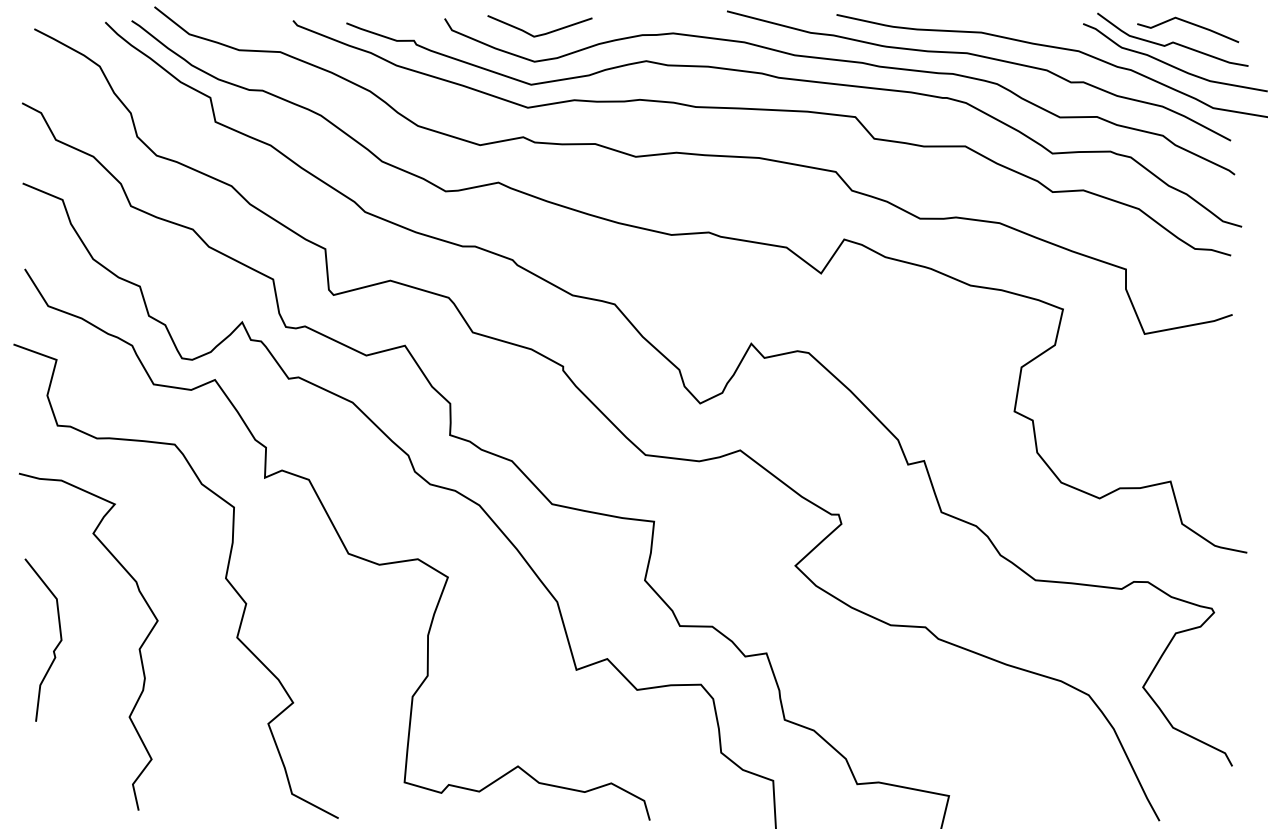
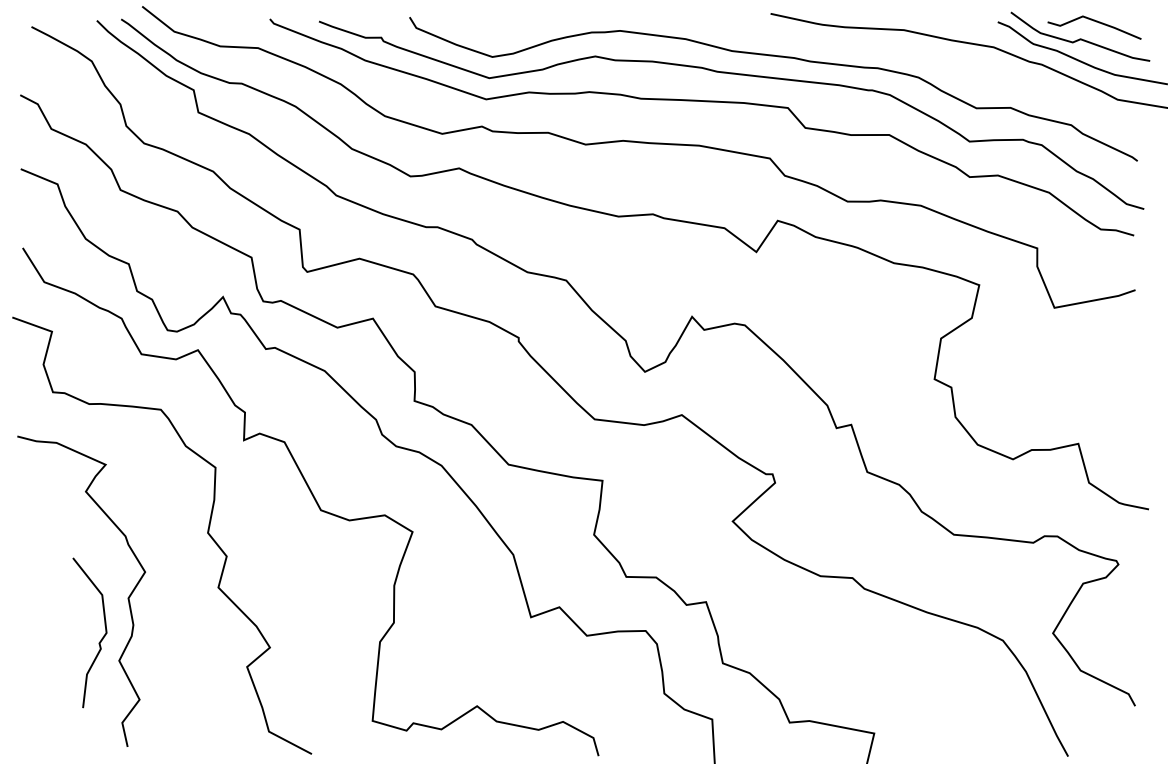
line: (540, 34) -> (497, 31), removed
curve: (982, 57) -> (905, 53), removed
curve: (56, 646) -> (101, 638), moved

